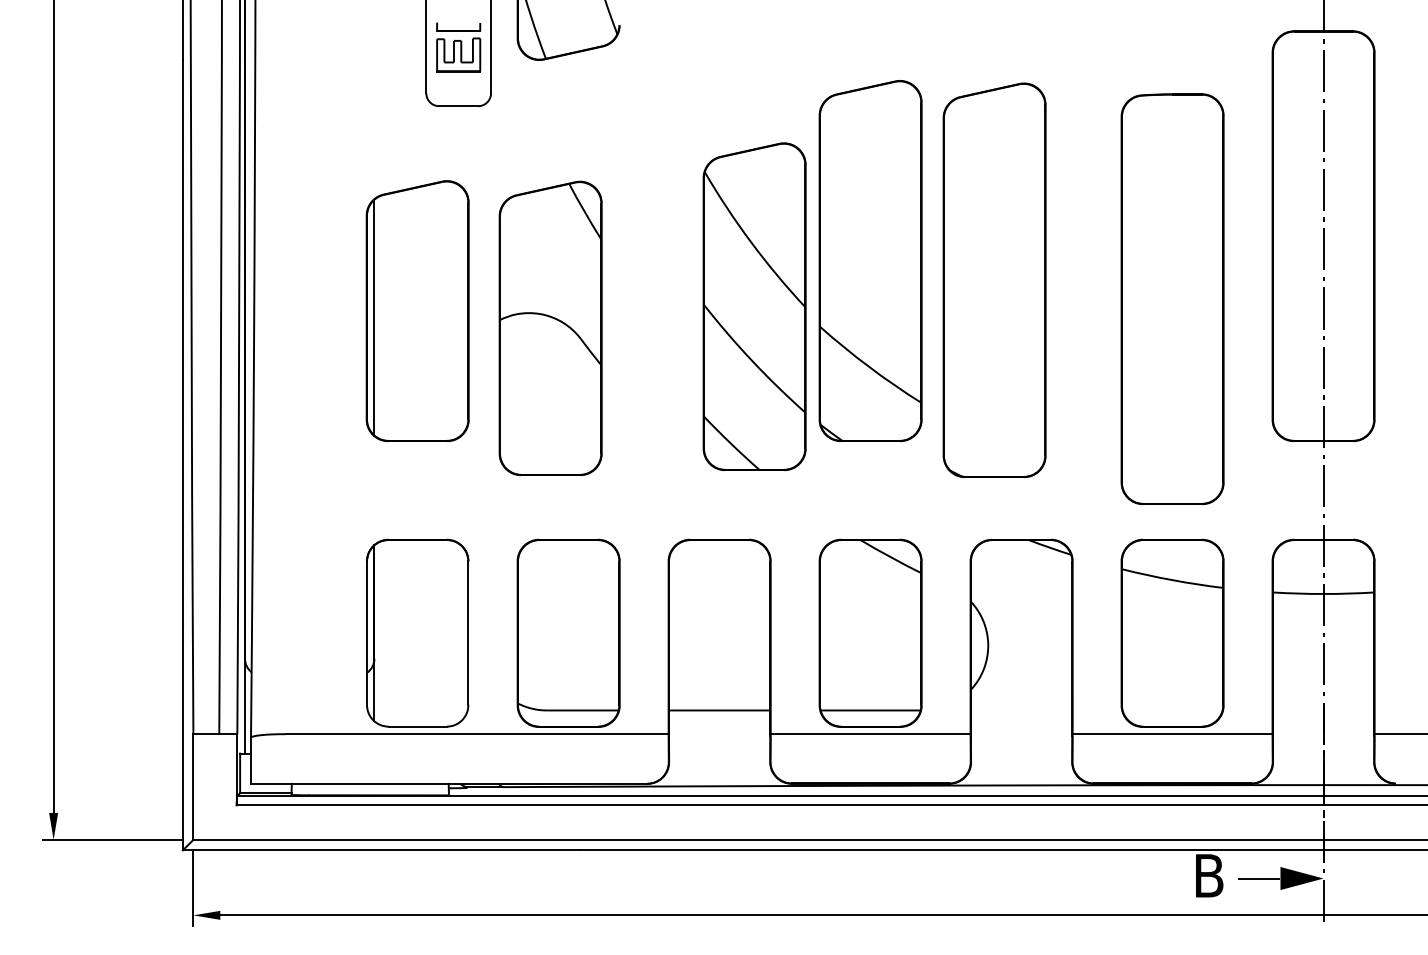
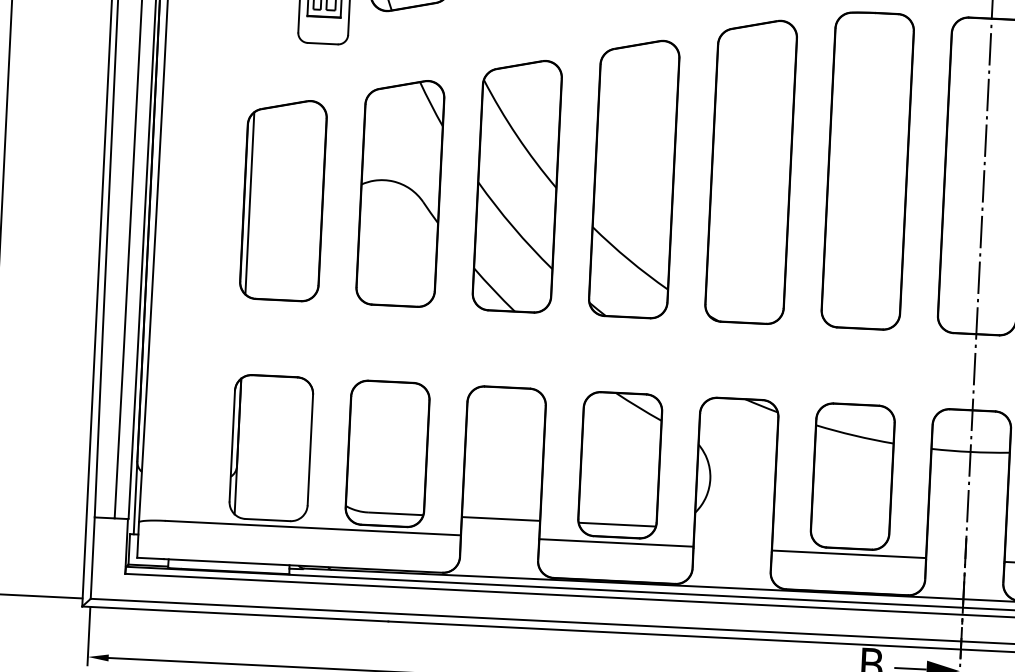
part: (994, 280) -> (751, 171), moved
part: (1172, 299) -> (867, 170), moved
part: (754, 306) -> (517, 185), moved
part: (550, 328) -> (400, 192), moved

